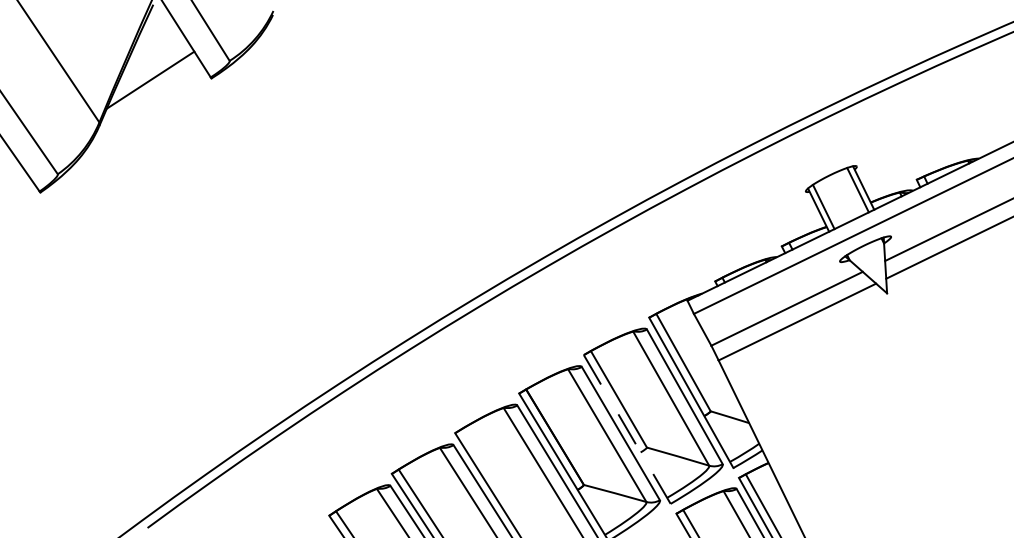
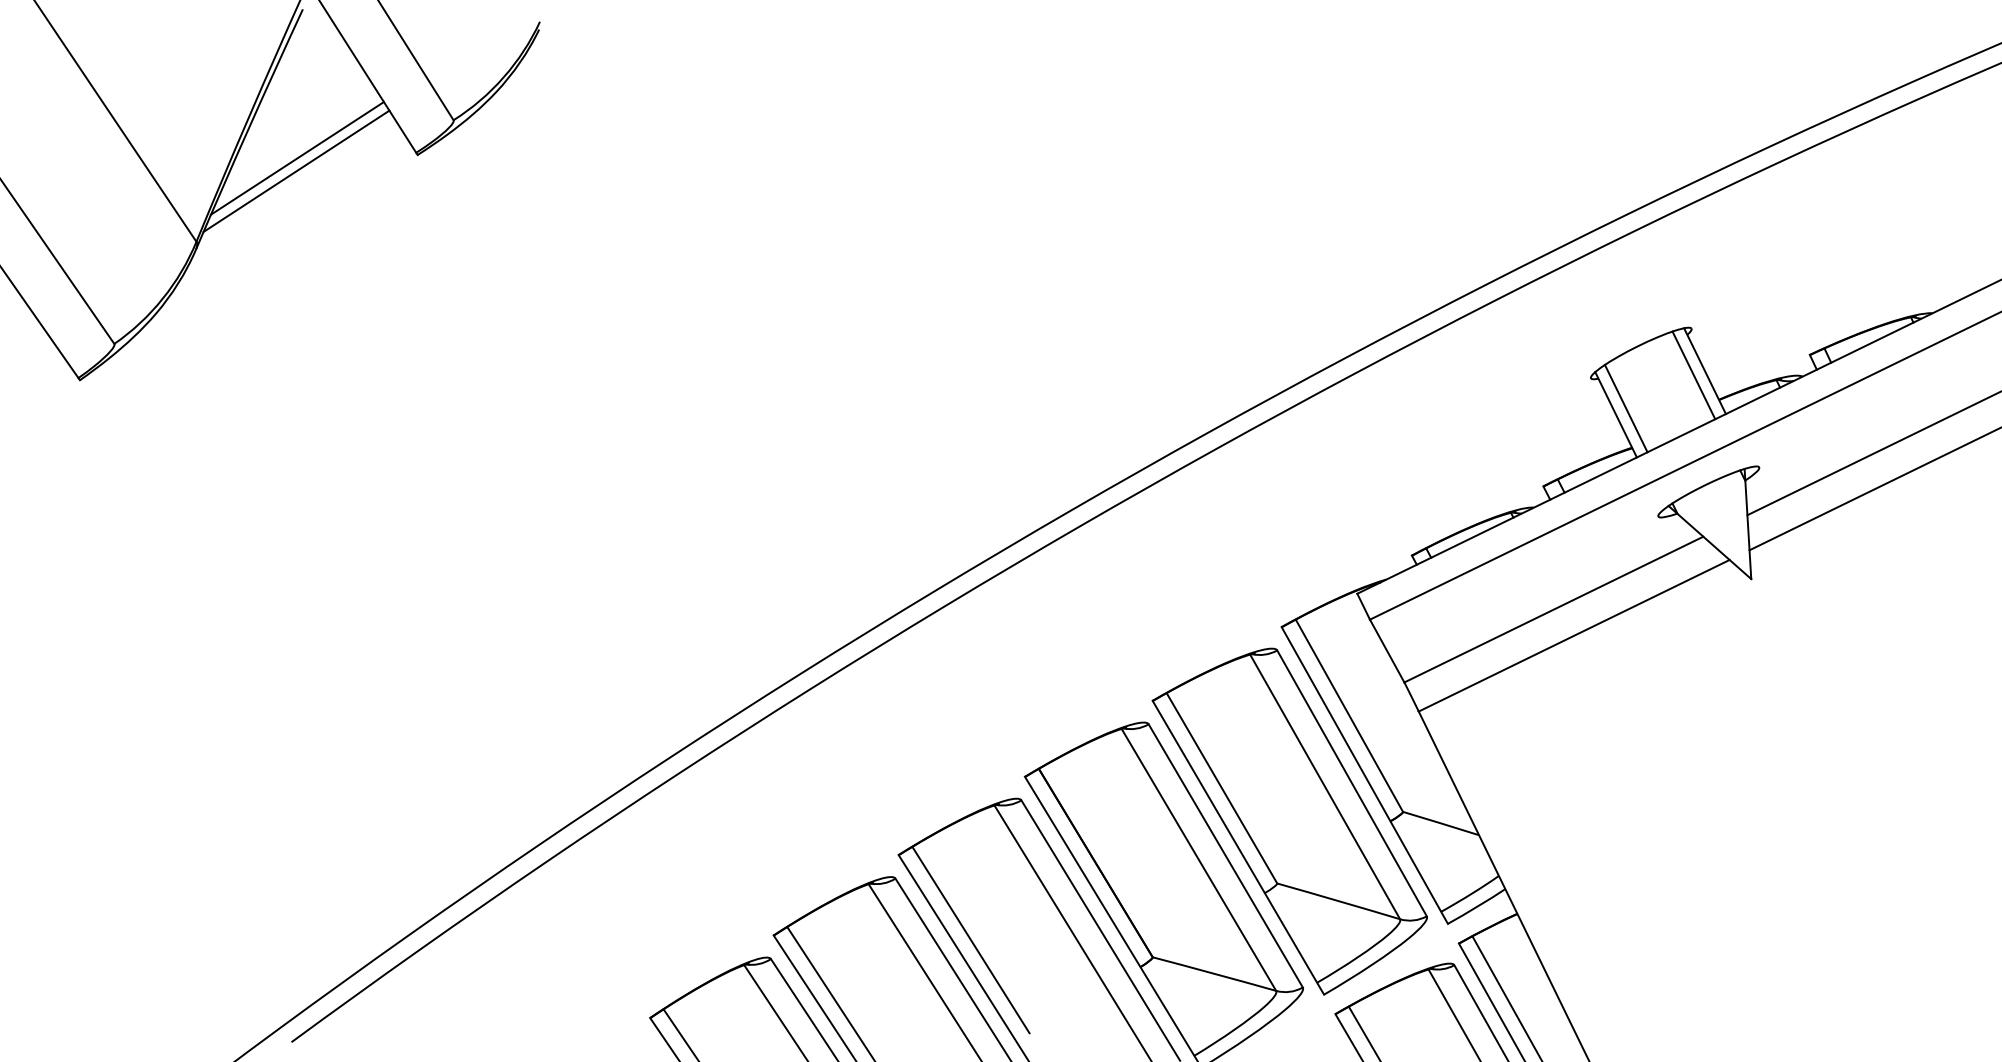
line: (150, 86) -> (297, 170), added
line: (626, 429) -> (1236, 847), dashed -> solid
line: (491, 476) -> (970, 940), added

